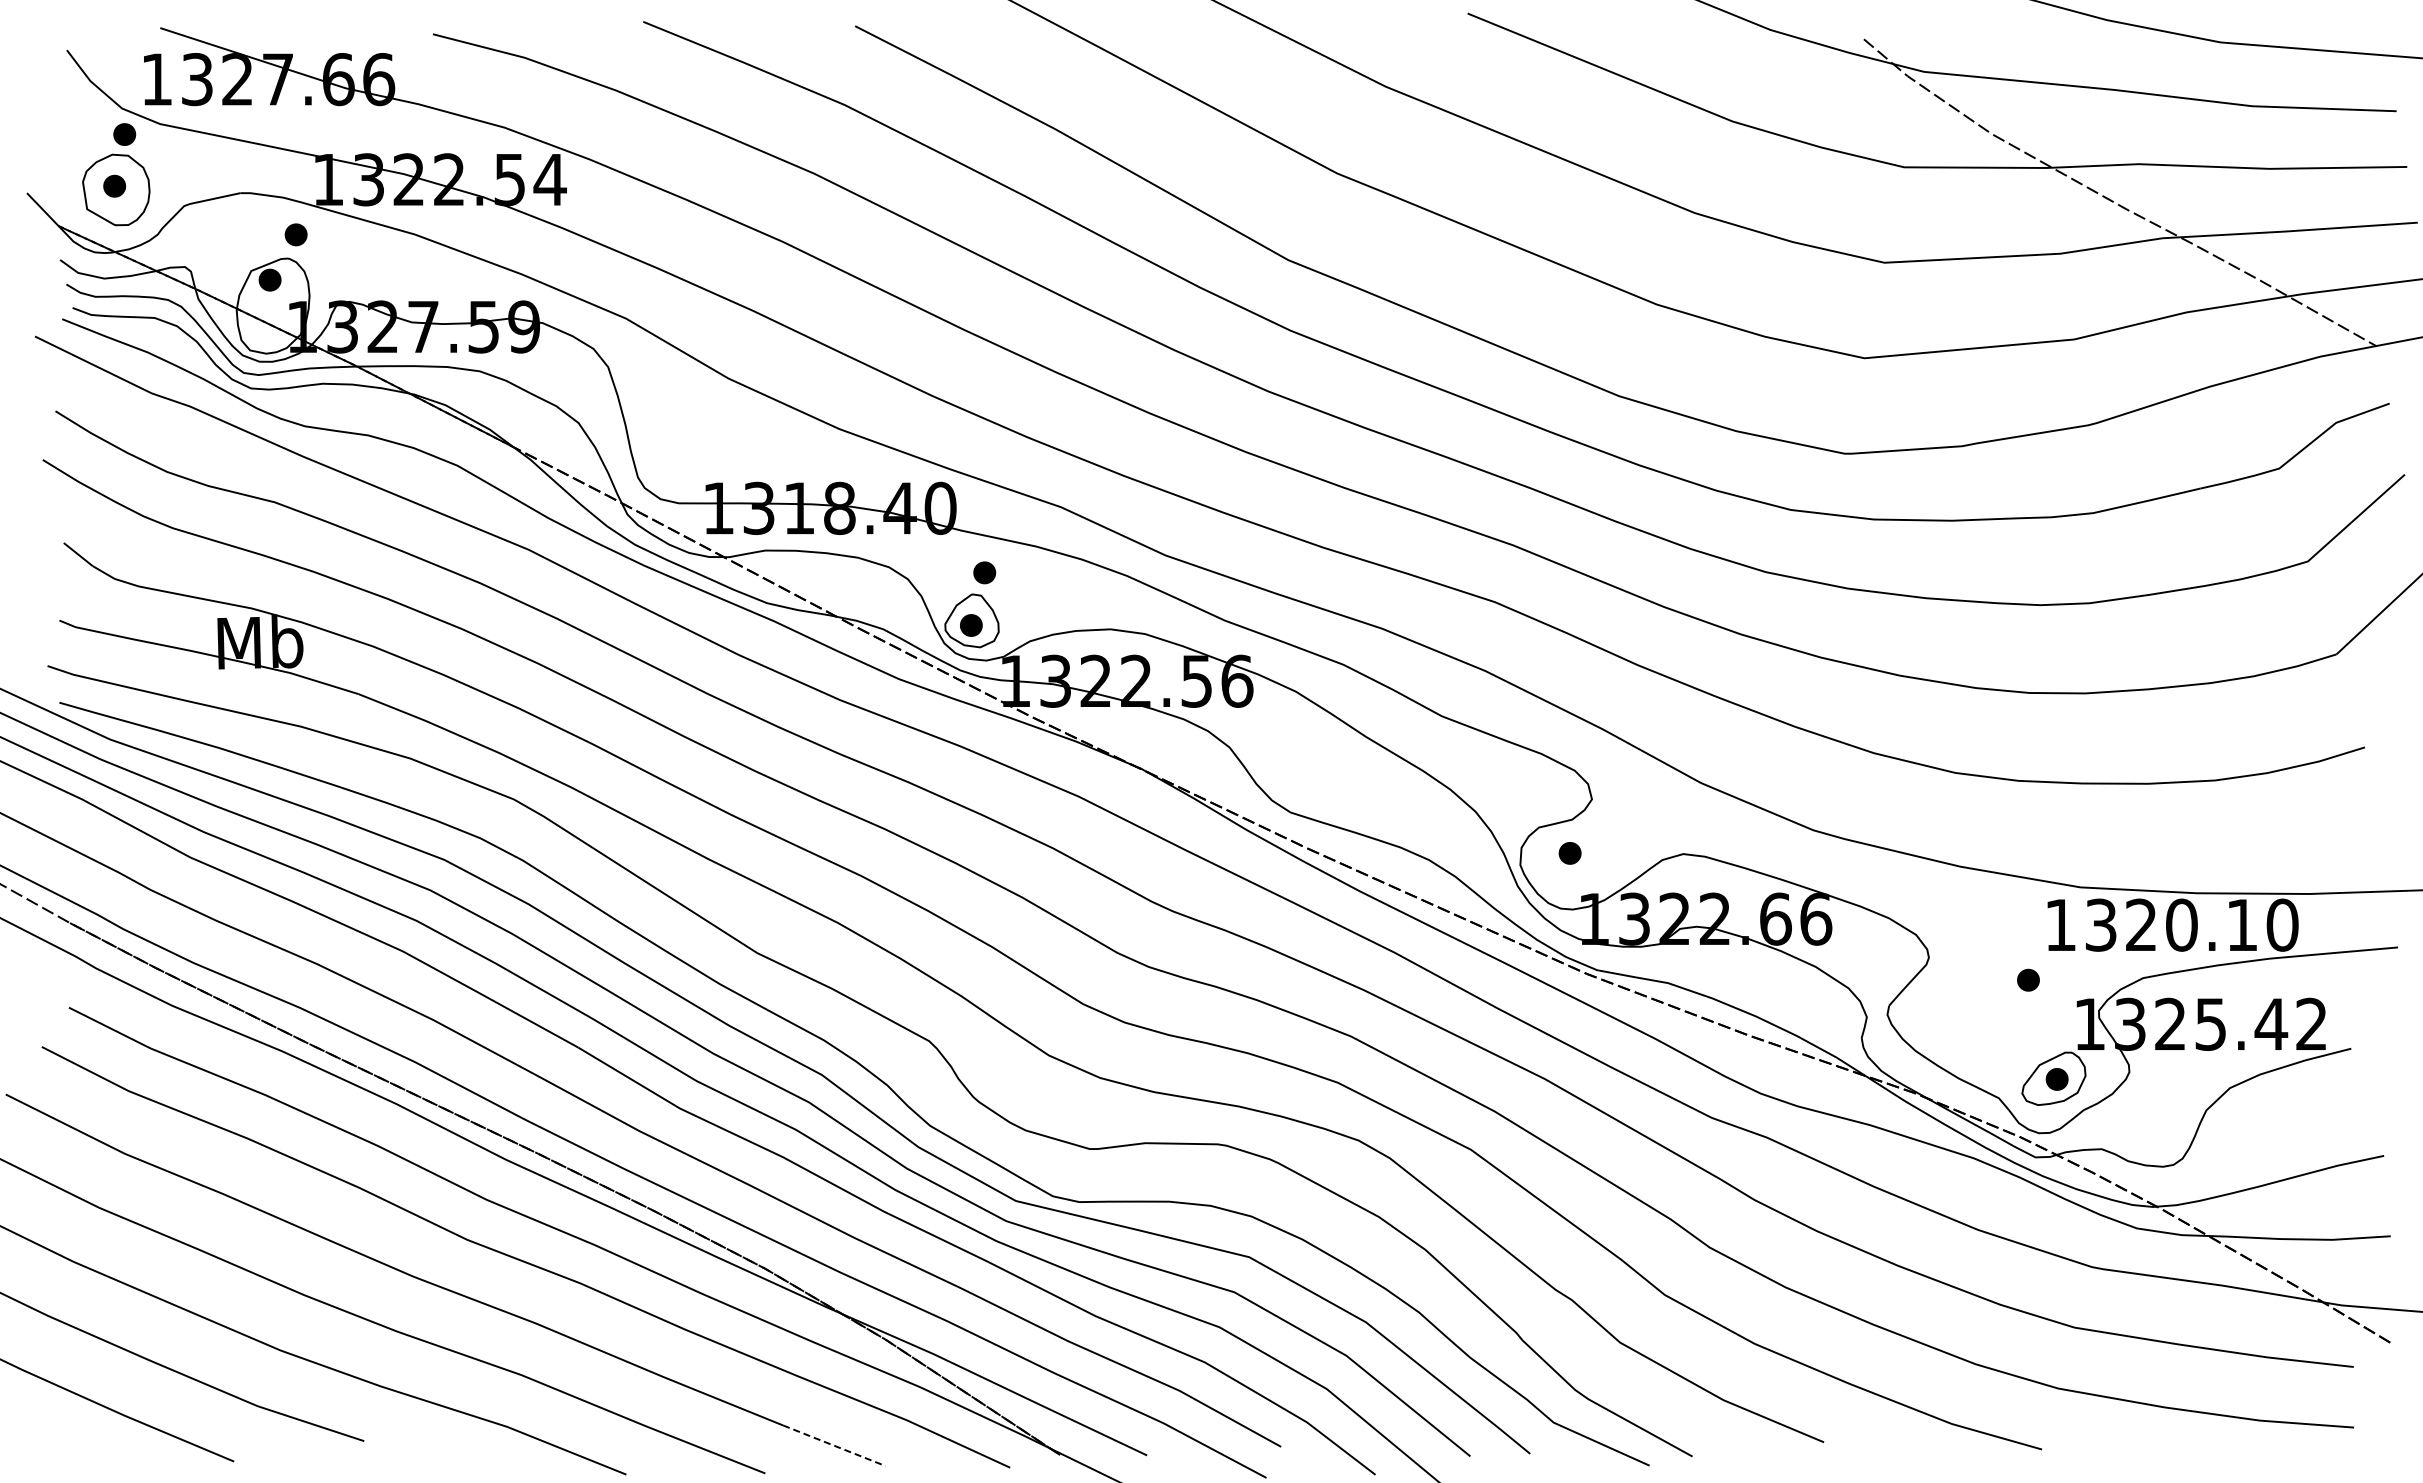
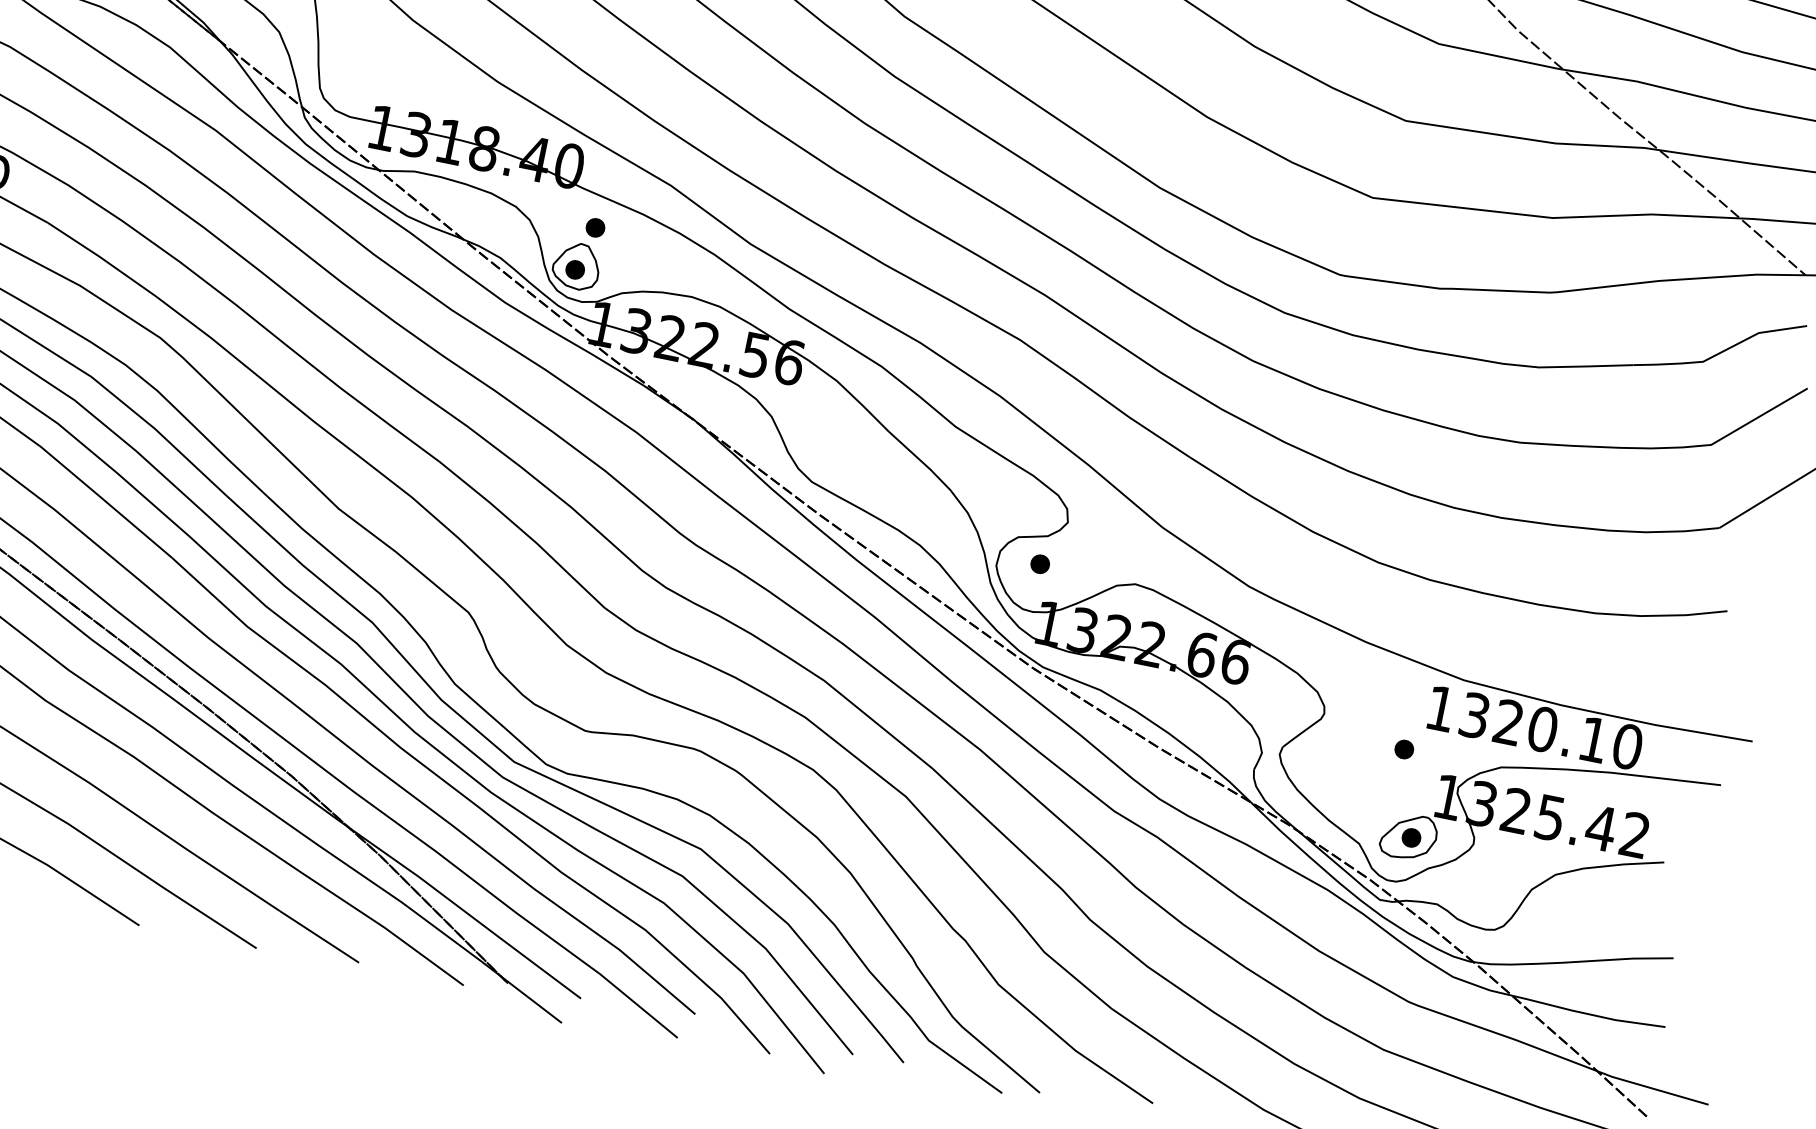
line: (834, 1445) -> (319, 936), dashed -> solid

